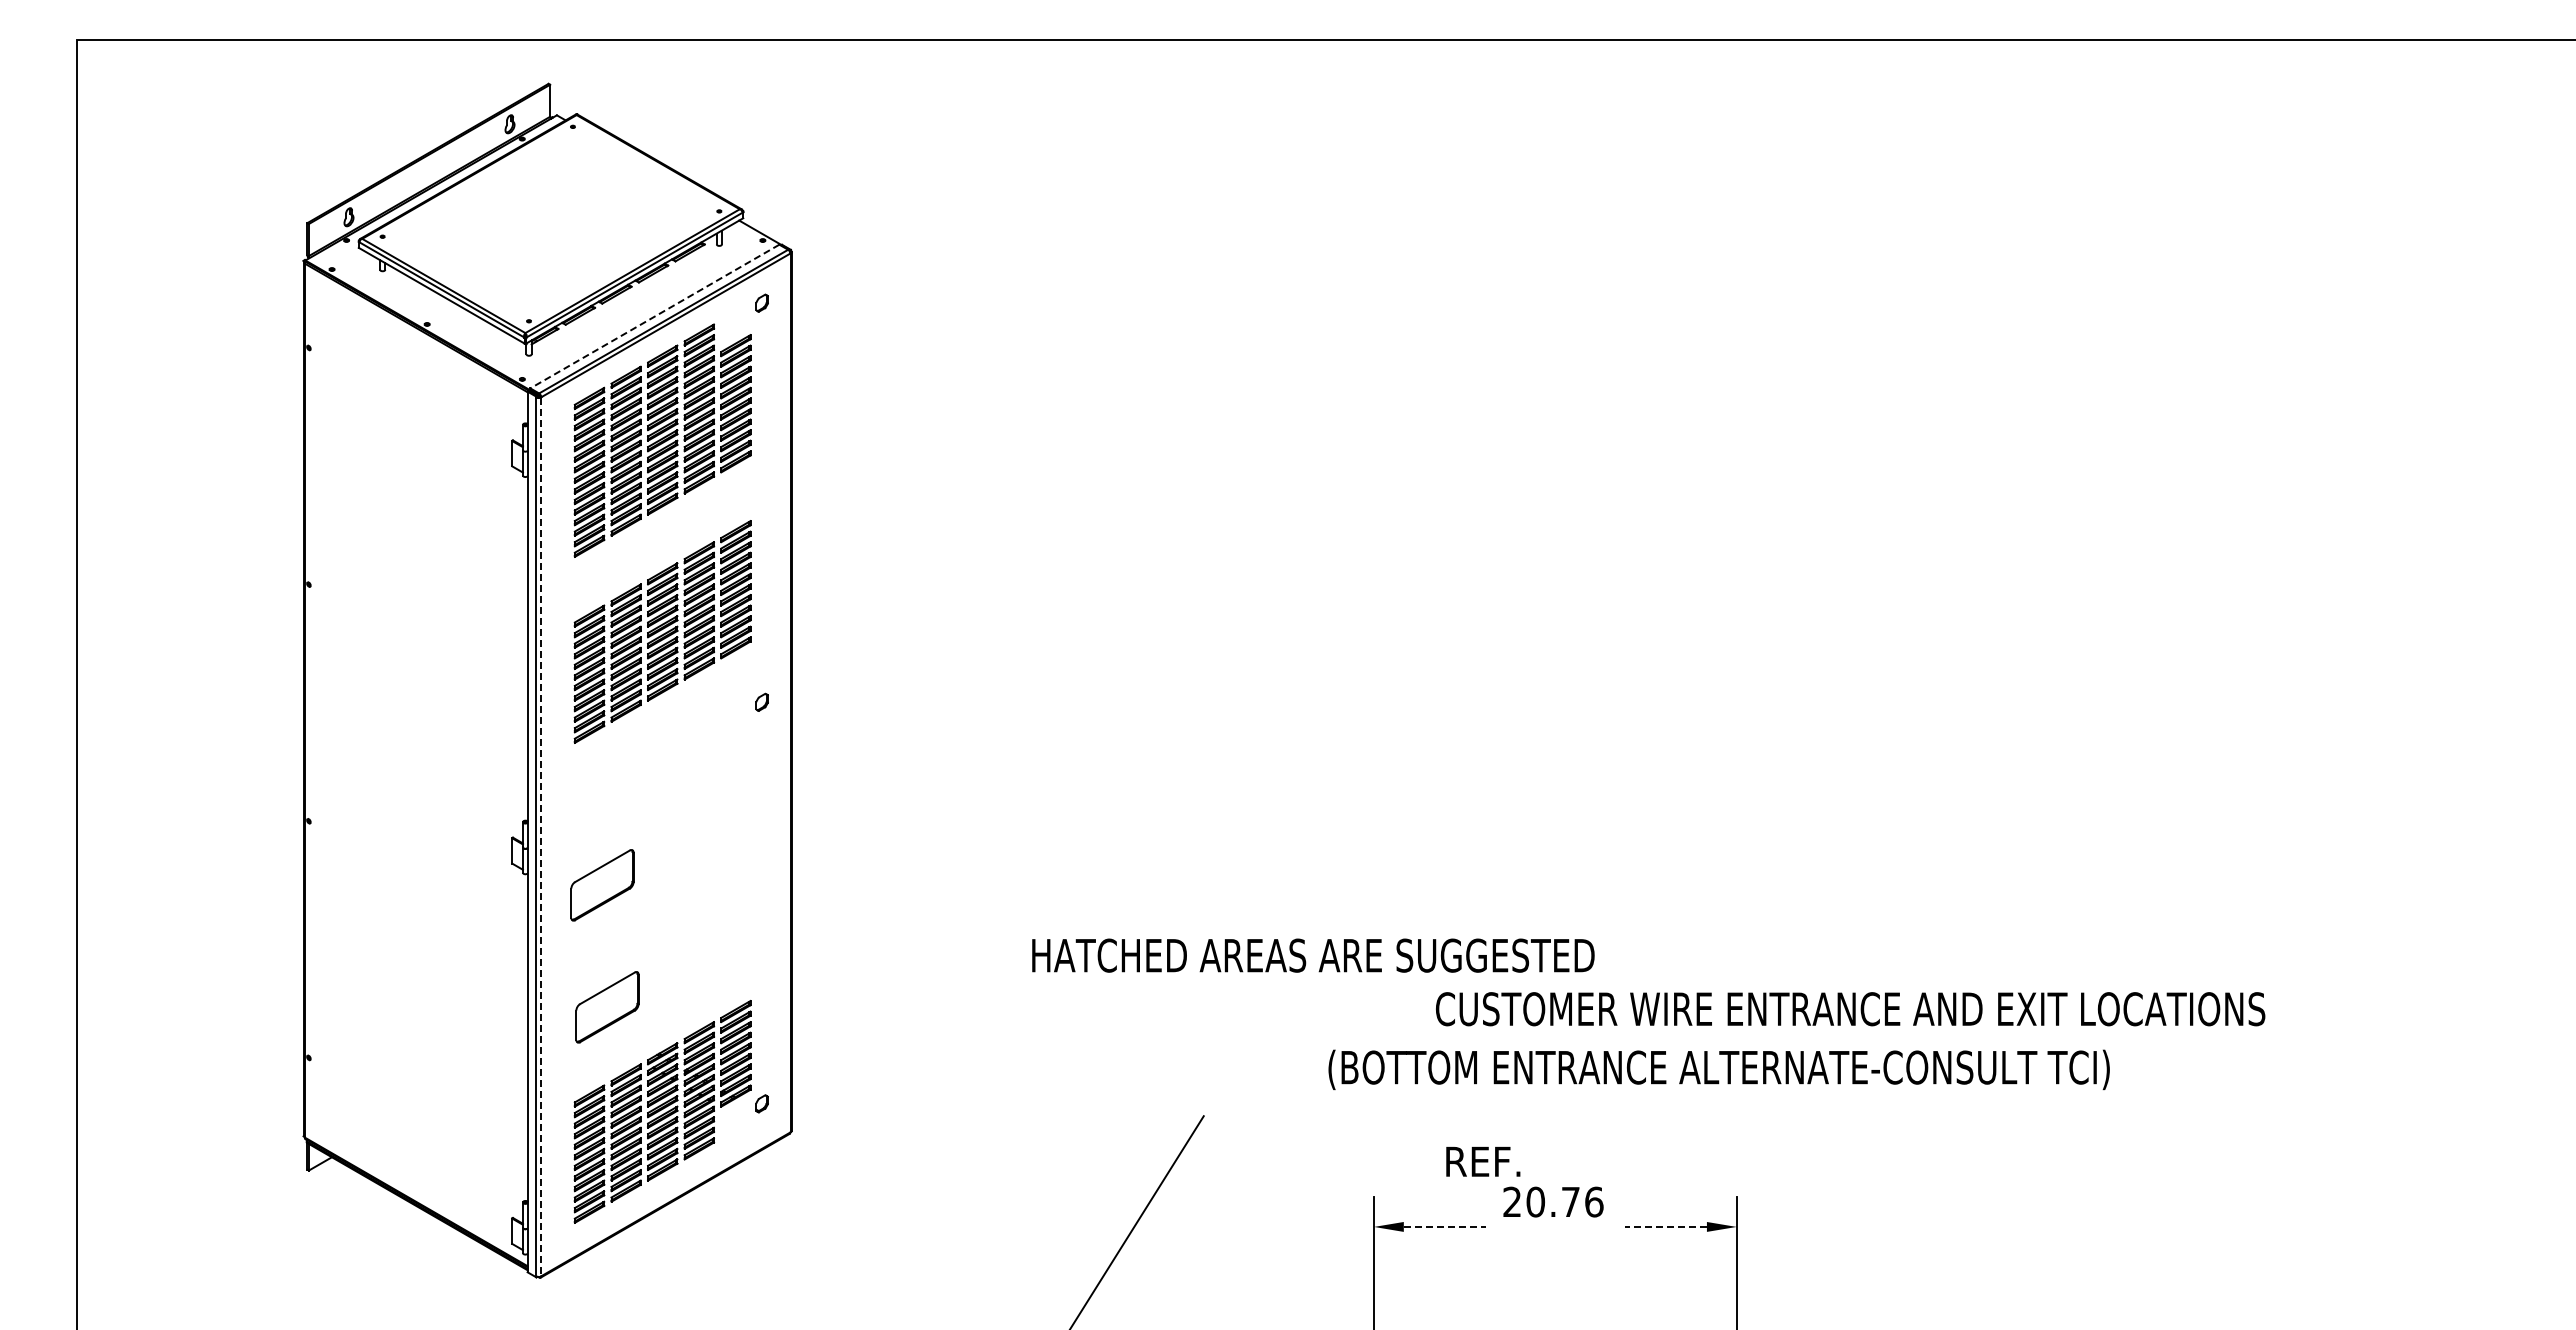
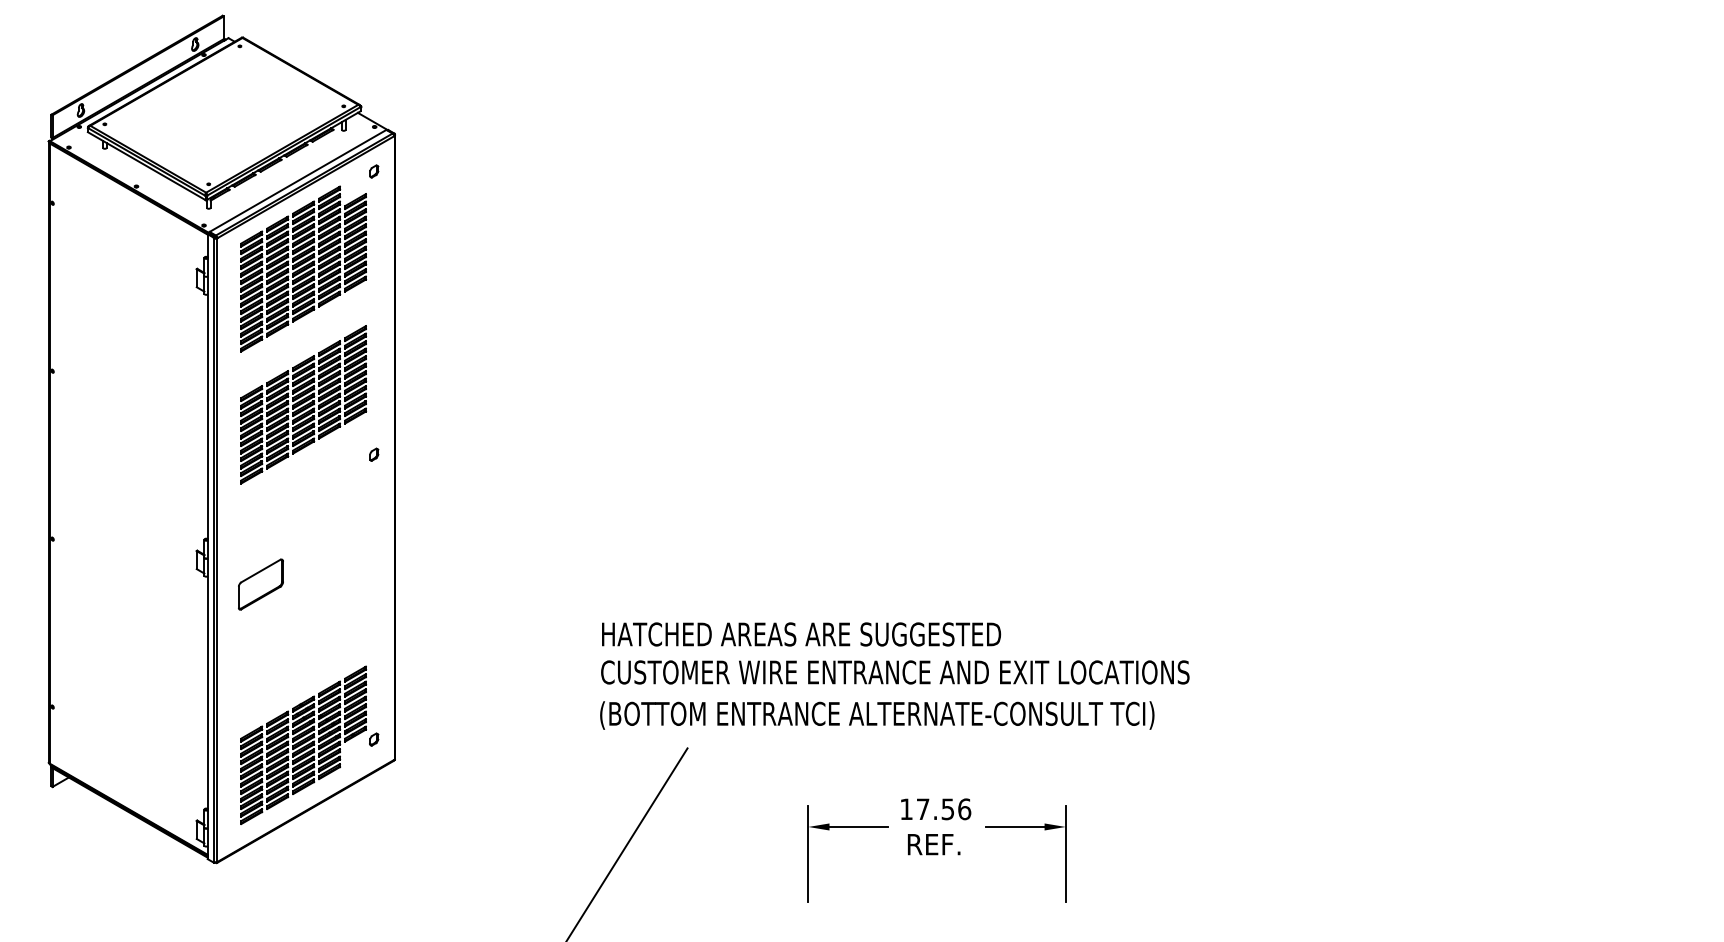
line: (654, 316) -> (297, 180), dashed -> solid
line: (540, 837) -> (216, 550), dashed -> solid
text: (1313, 955) -> (801, 634), moved
part: (607, 1007) -> (264, 671), removed
text: (1850, 1009) -> (895, 672), moved
text: (1718, 1069) -> (876, 715), moved
text: (1483, 1161) -> (934, 844), moved
text: (1541, 1201) -> (927, 808), 20.76 -> 17.56
line: (1445, 1226) -> (859, 826), dashed -> solid
line: (1665, 1226) -> (1015, 826), dashed -> solid

